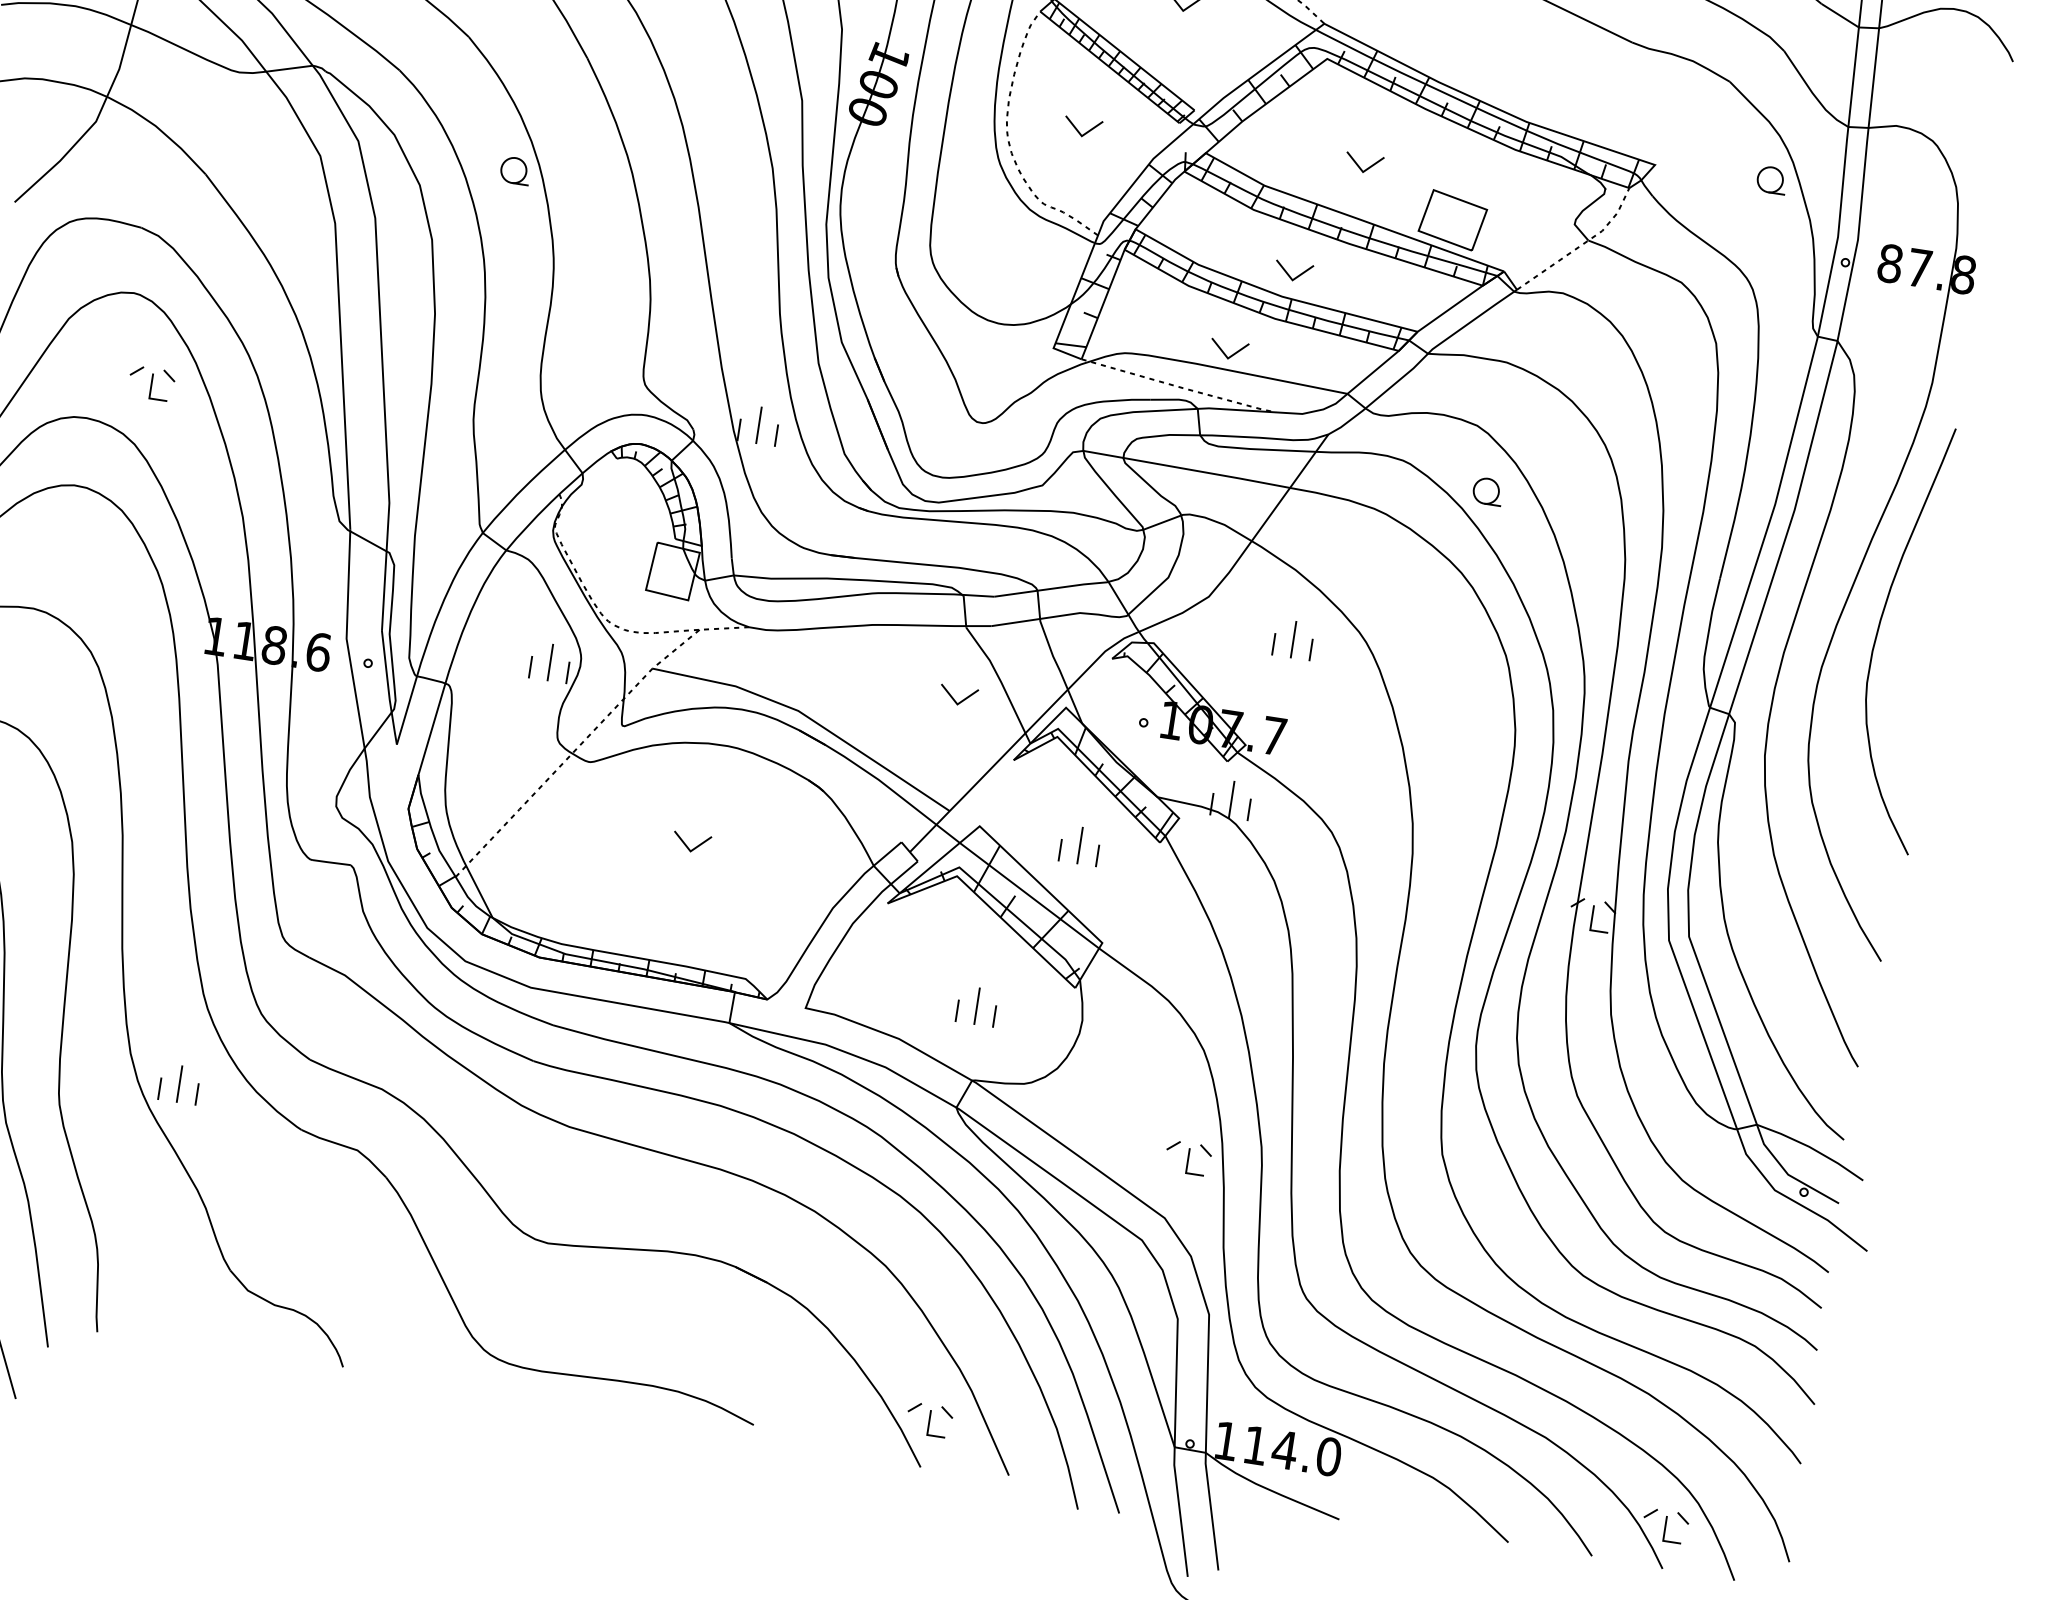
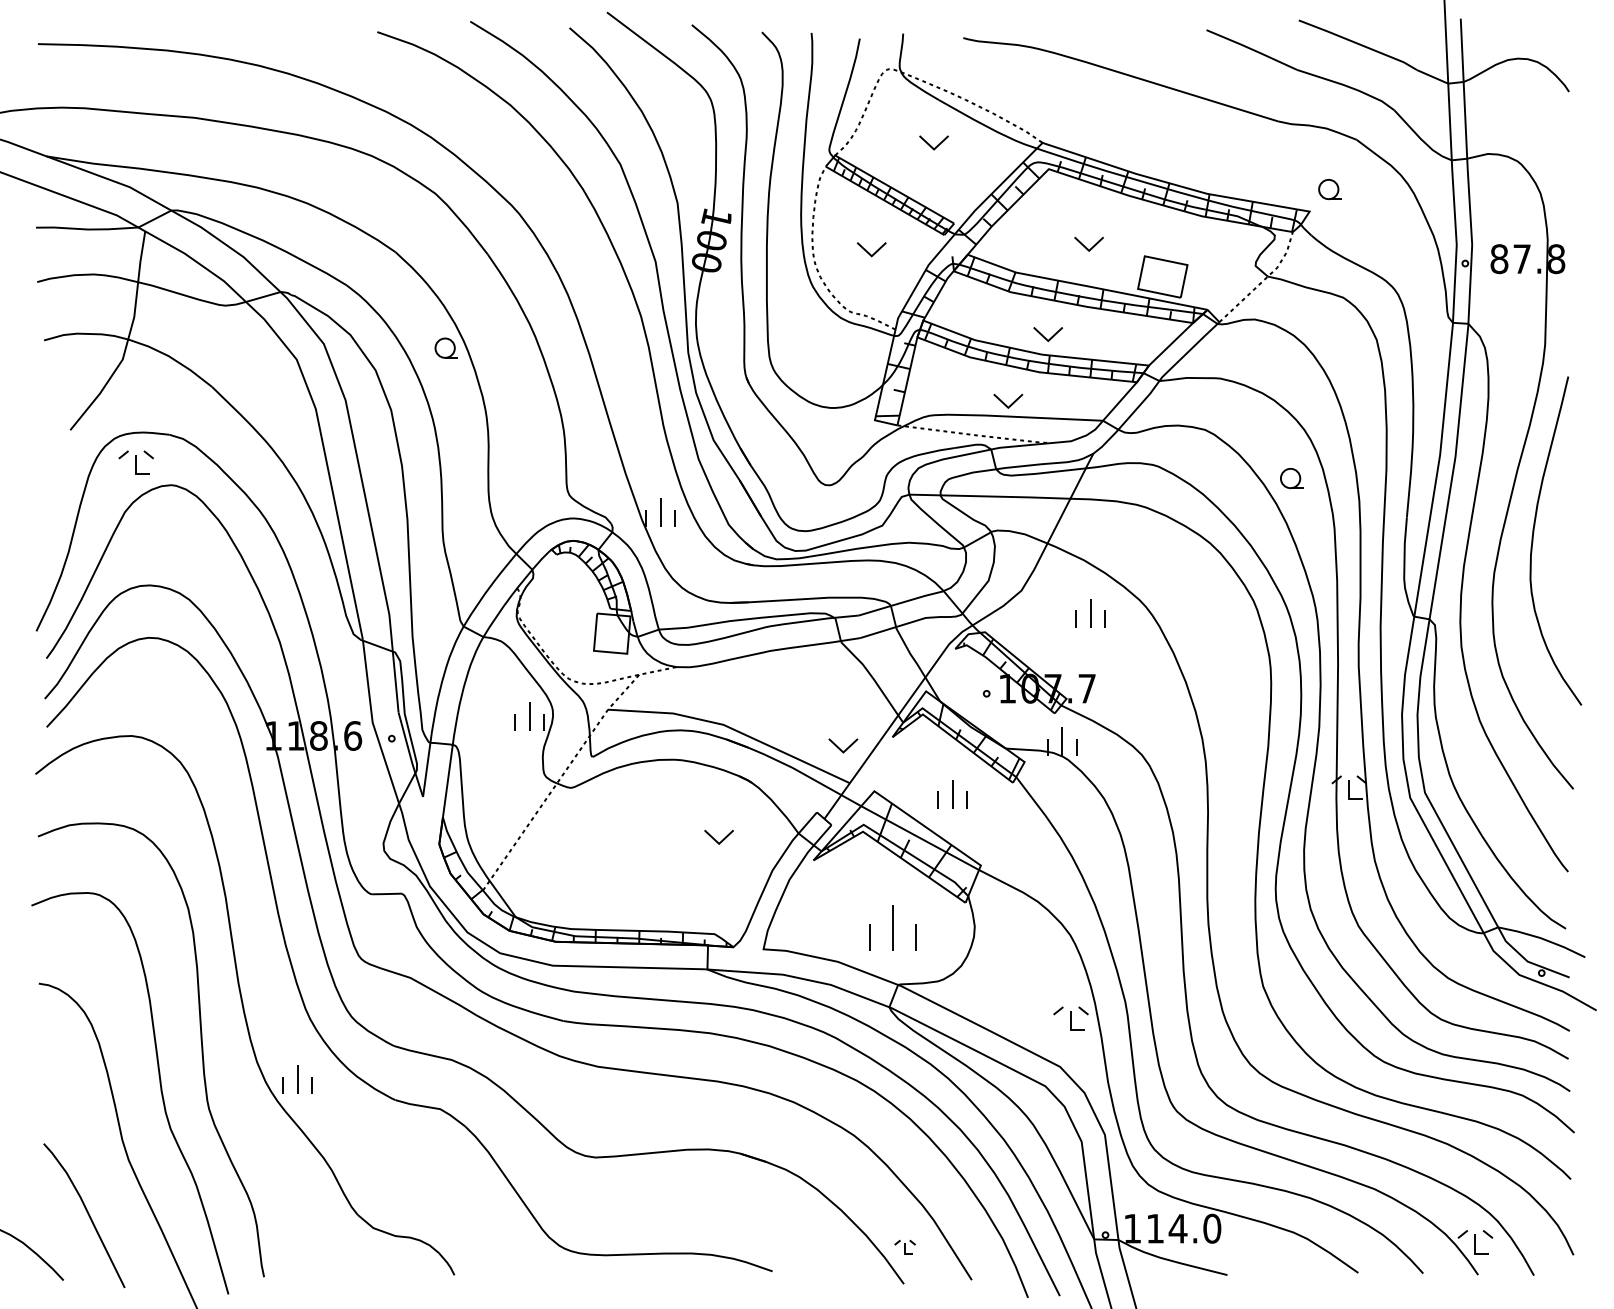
part: (1771, 180) -> (1329, 189), moved
part: (150, 383) -> (135, 462), moved
part: (1487, 491) -> (1291, 478), moved
part: (958, 695) -> (843, 745), moved
part: (691, 841) -> (718, 836), moved
part: (977, 1005) -> (893, 927), size x1.6
part: (928, 1420) -> (904, 1247), size x0.6

